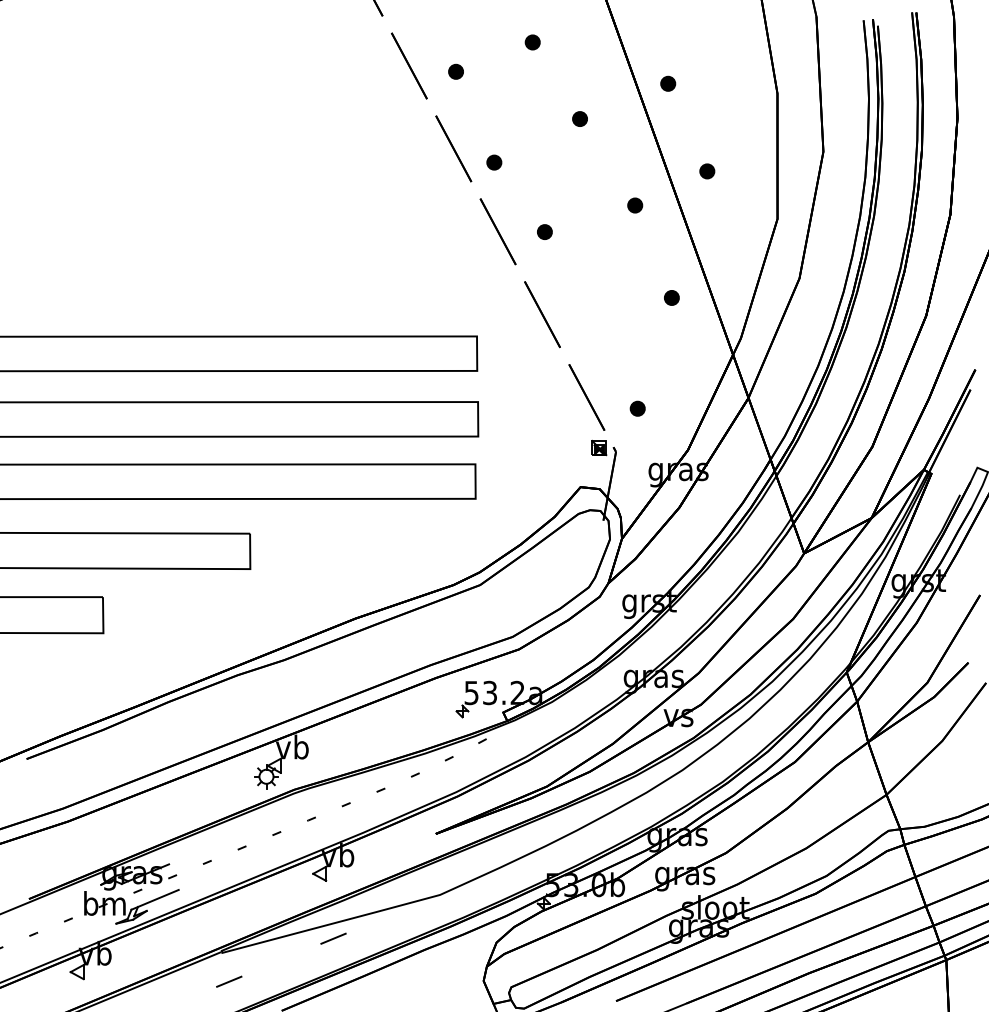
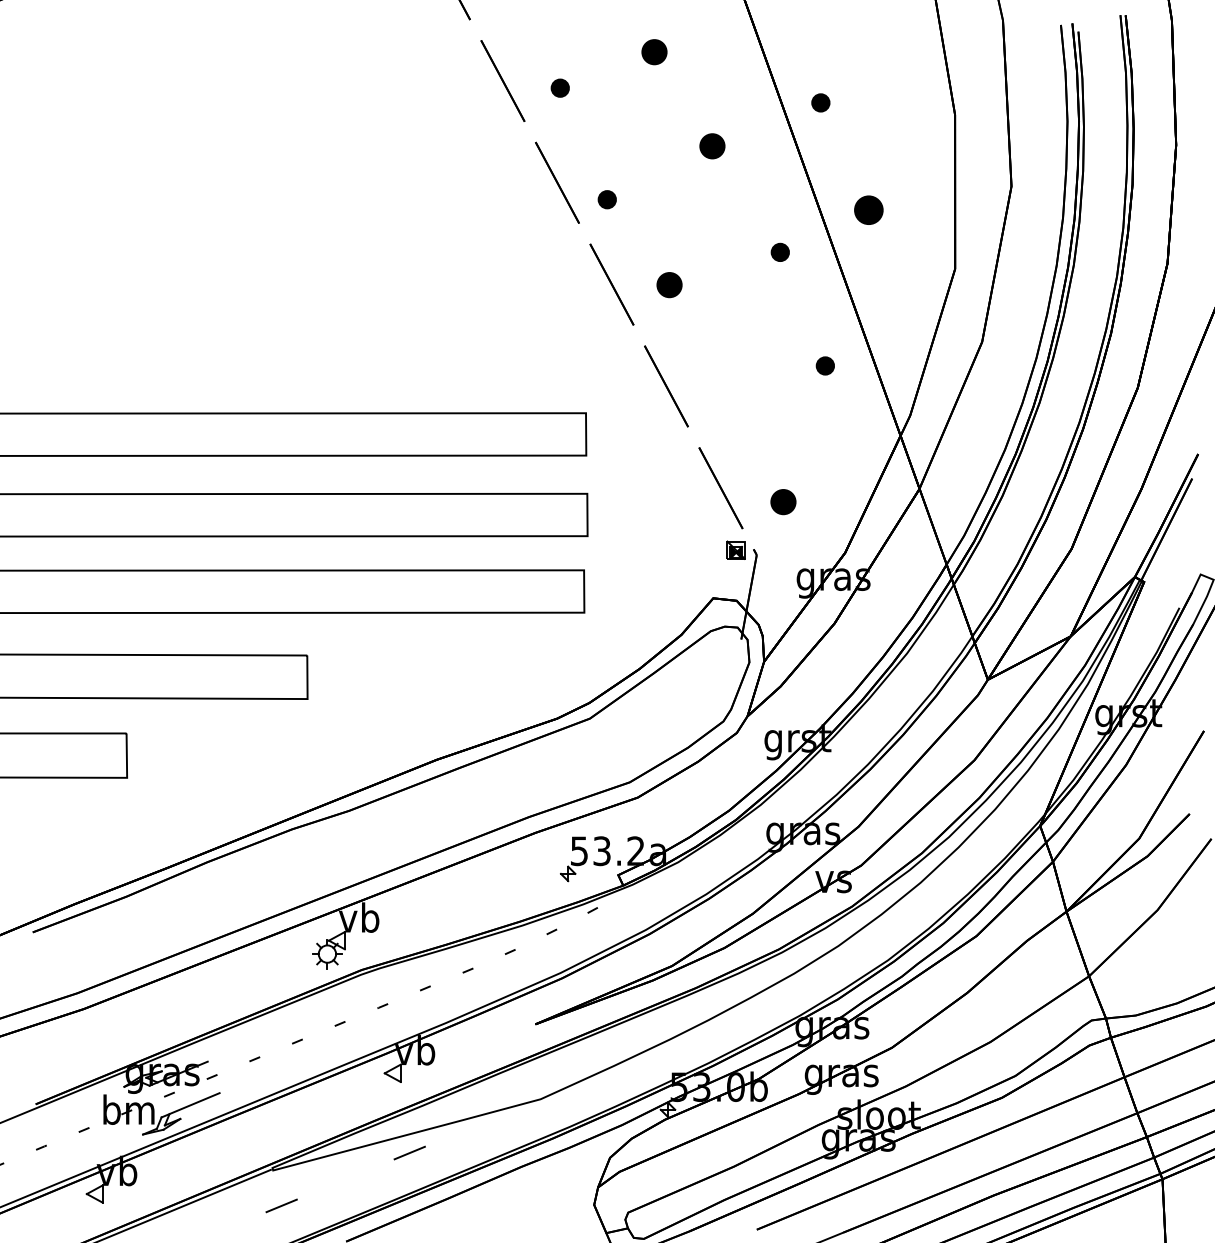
part: (532, 41) -> (654, 51), size x1.4
part: (579, 118) -> (712, 145), size x1.4
part: (706, 171) -> (868, 210), size x1.6
part: (544, 231) -> (668, 284), size x1.4
part: (637, 408) -> (783, 501), size x1.4

